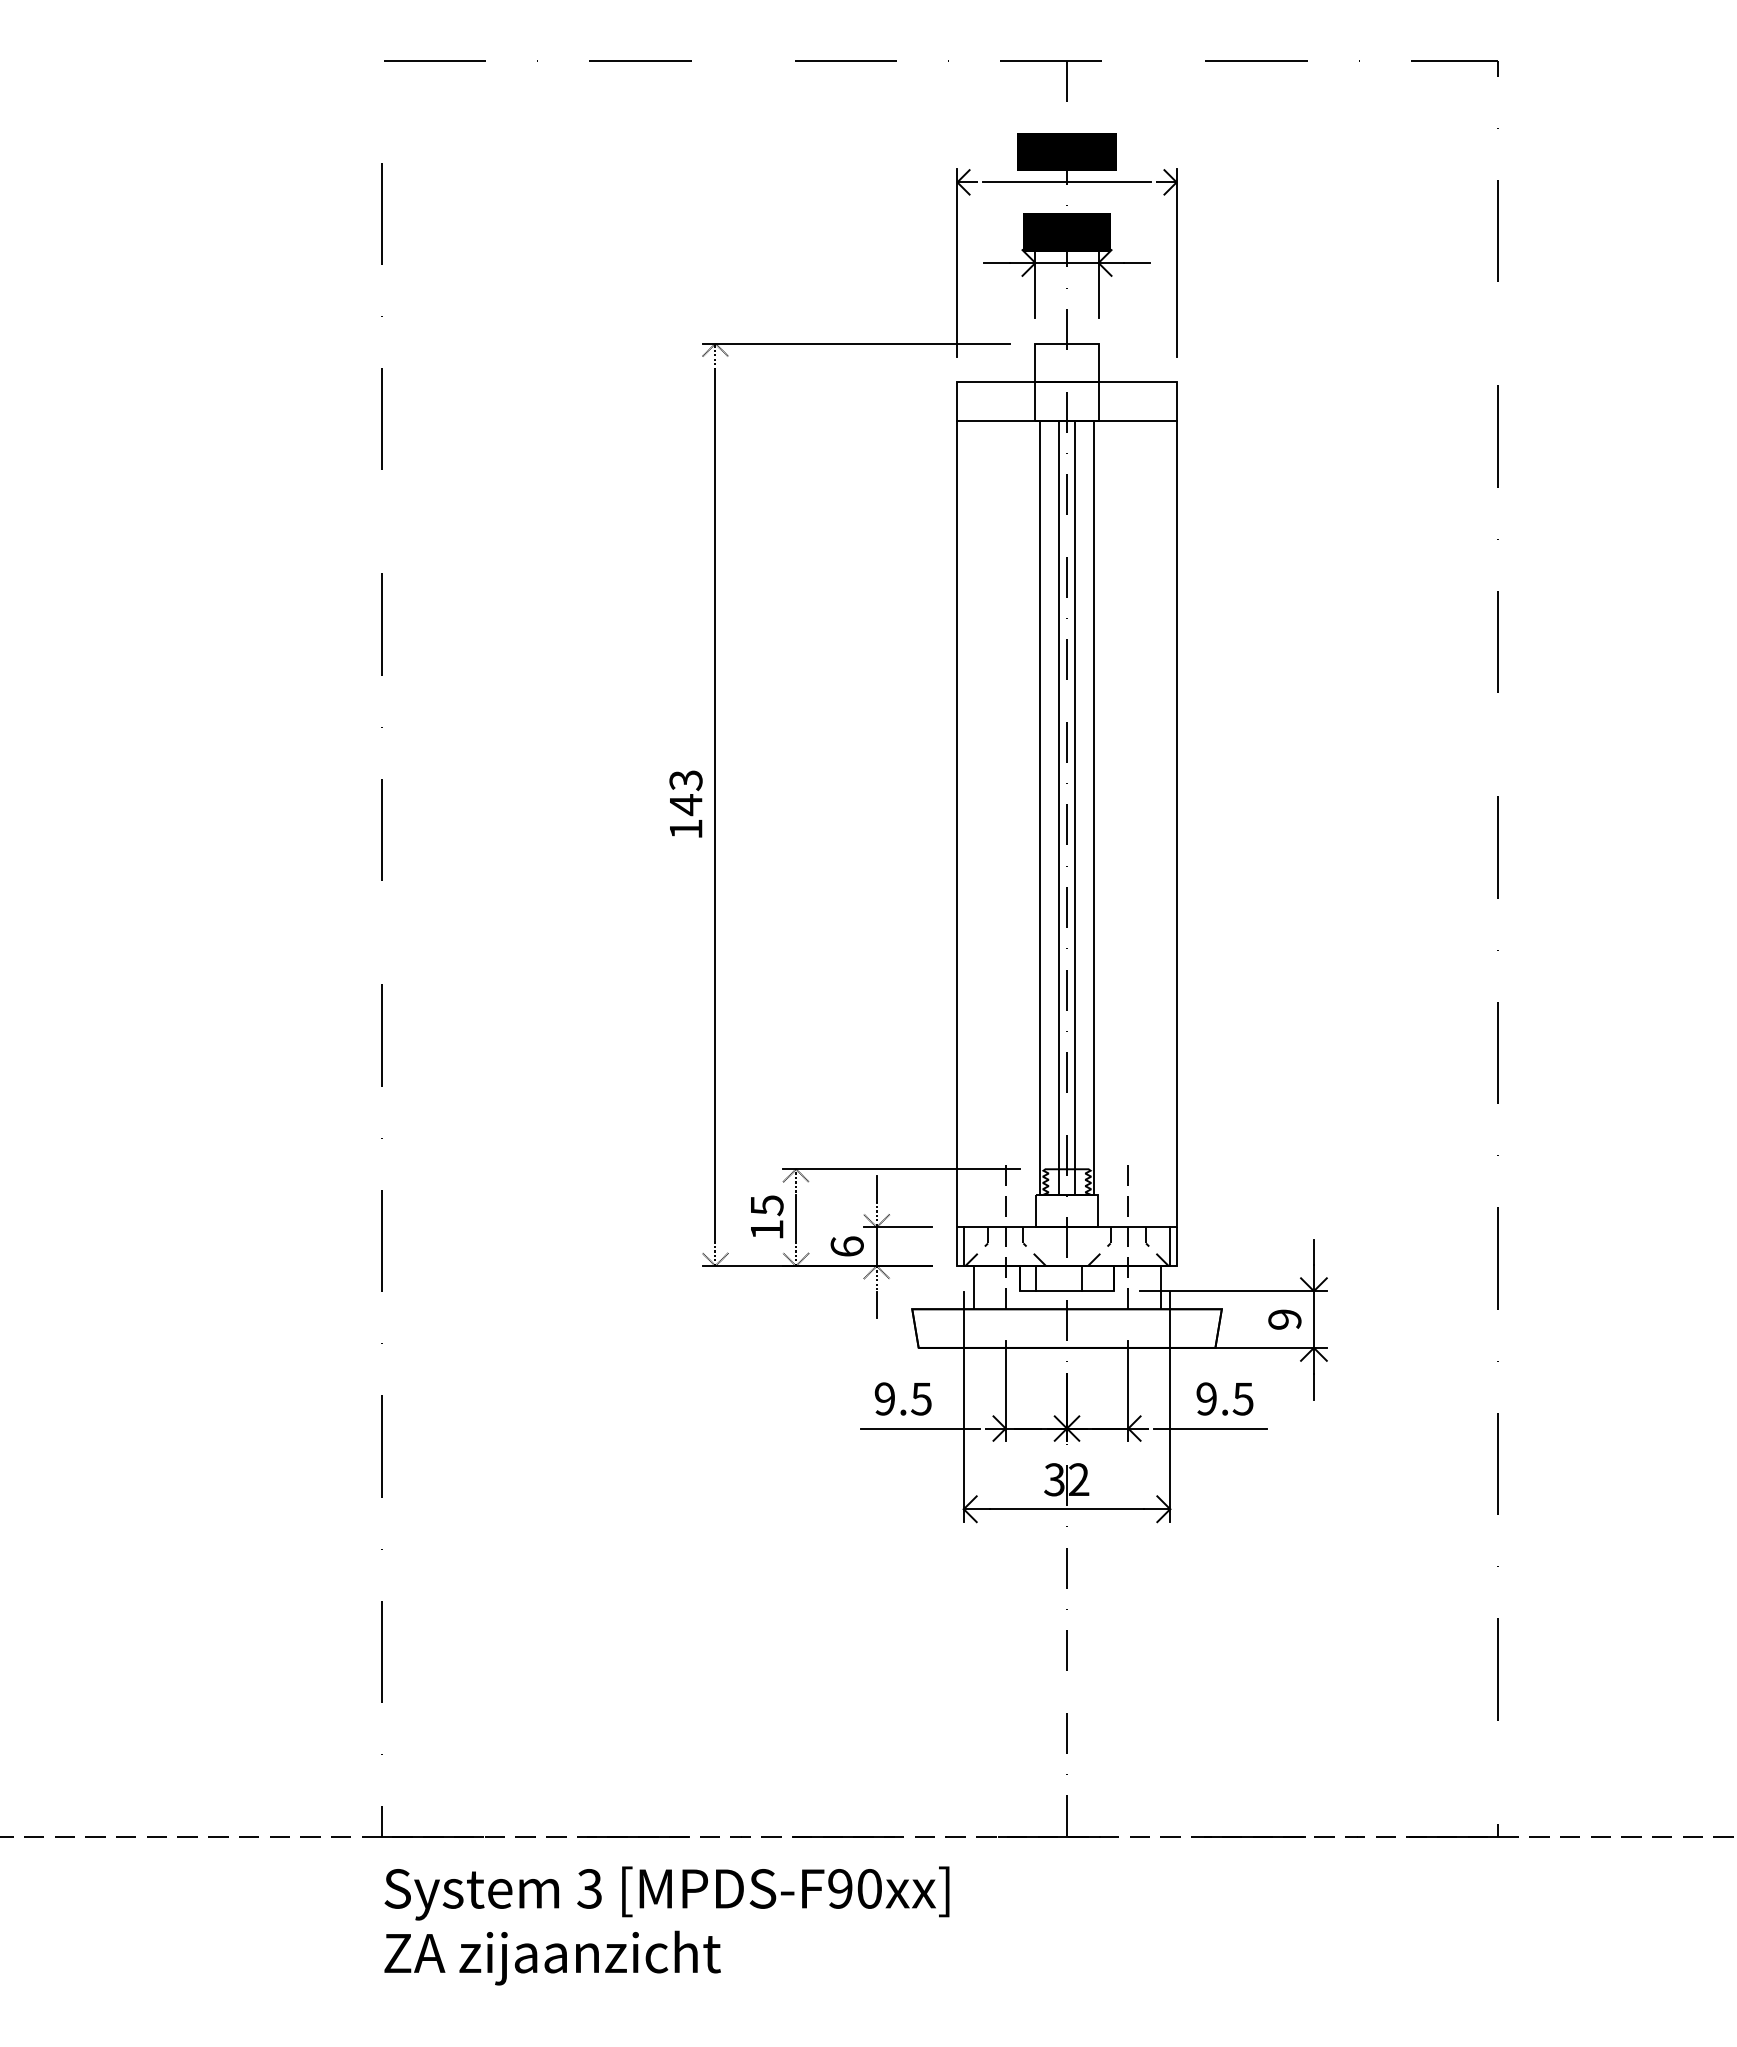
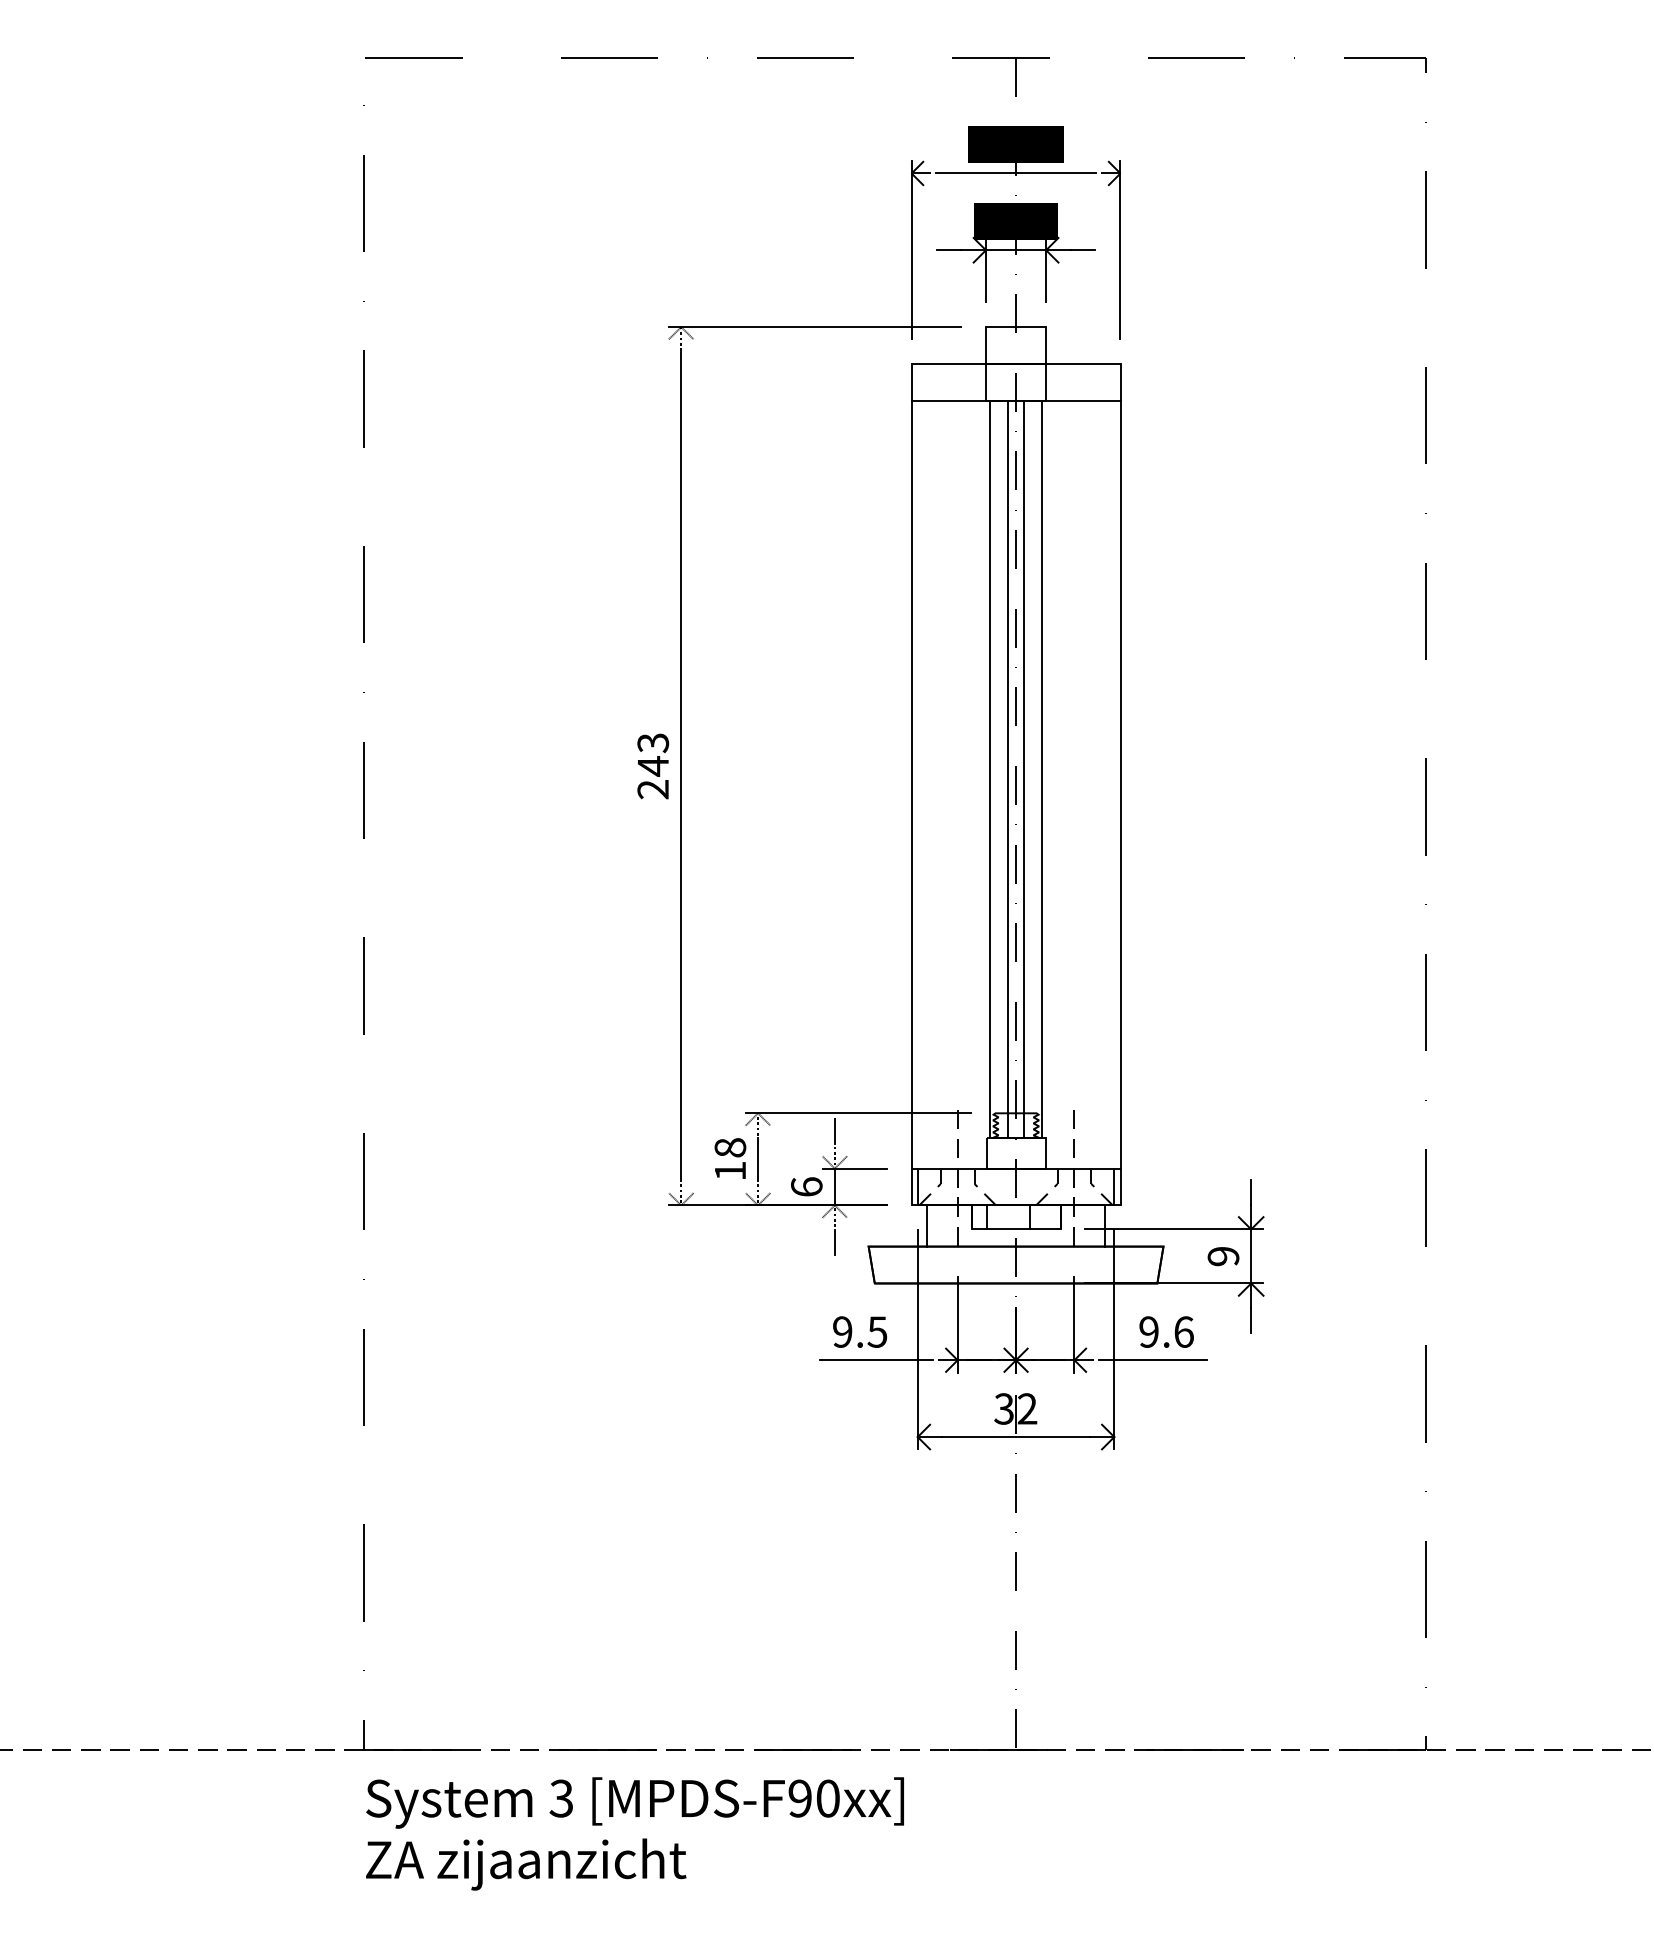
text: (685, 829) -> (652, 789), 143 -> 243
text: (766, 1205) -> (729, 1147), 15 -> 18
text: (1242, 1398) -> (1183, 1331), 9.5 -> 9.6

